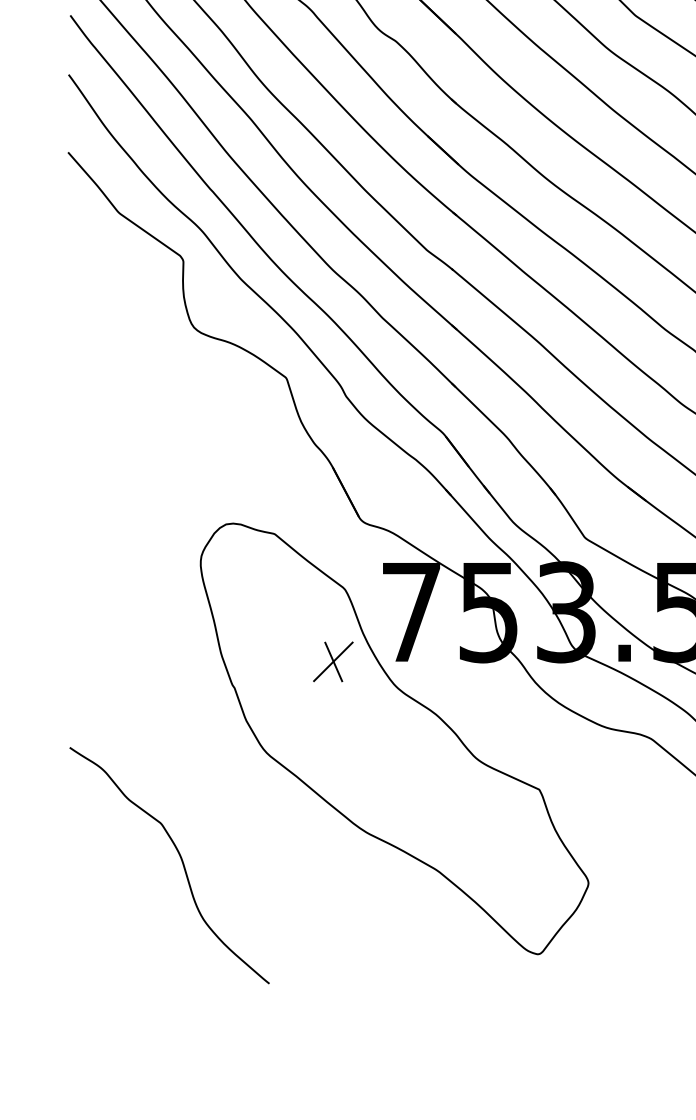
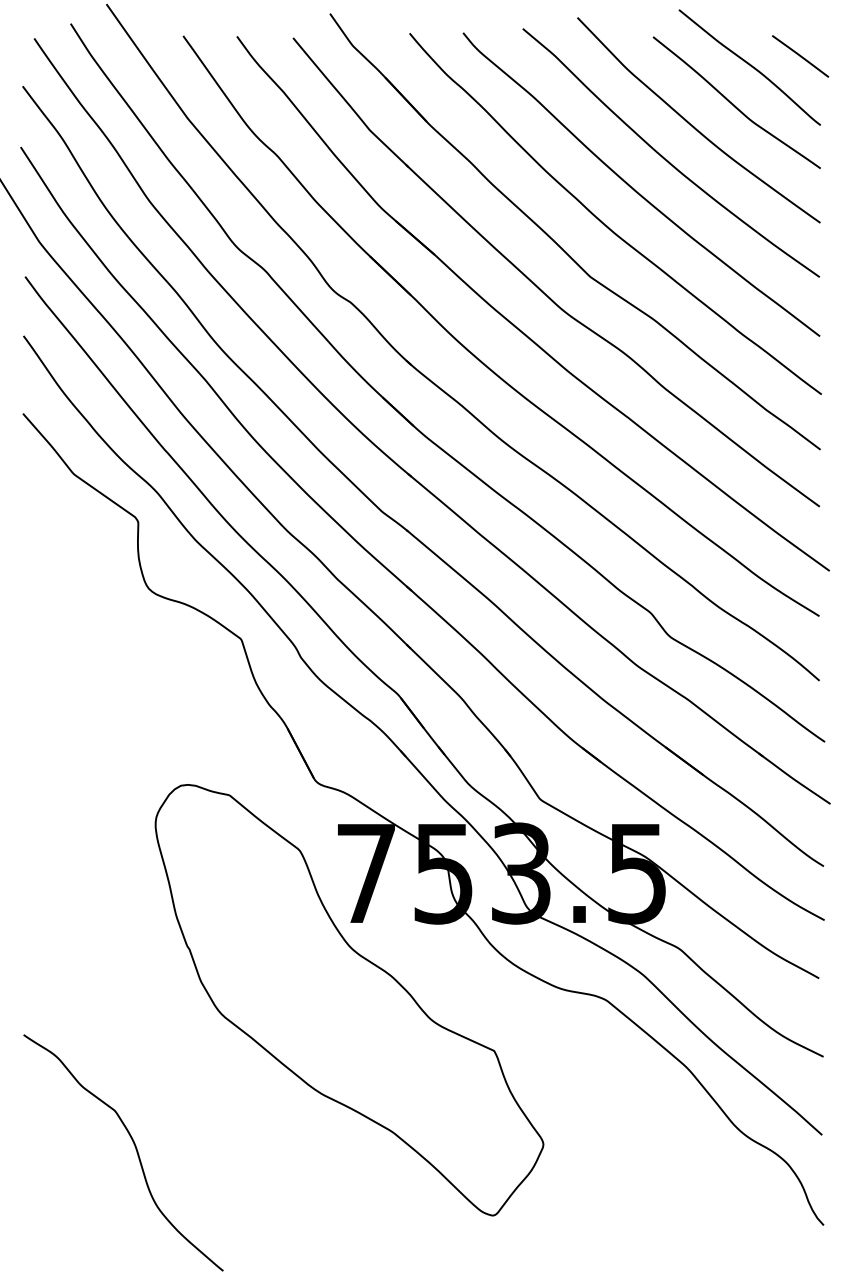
part: (332, 661) -> (287, 922), removed
curve: (181, 862) -> (135, 1149), moved

